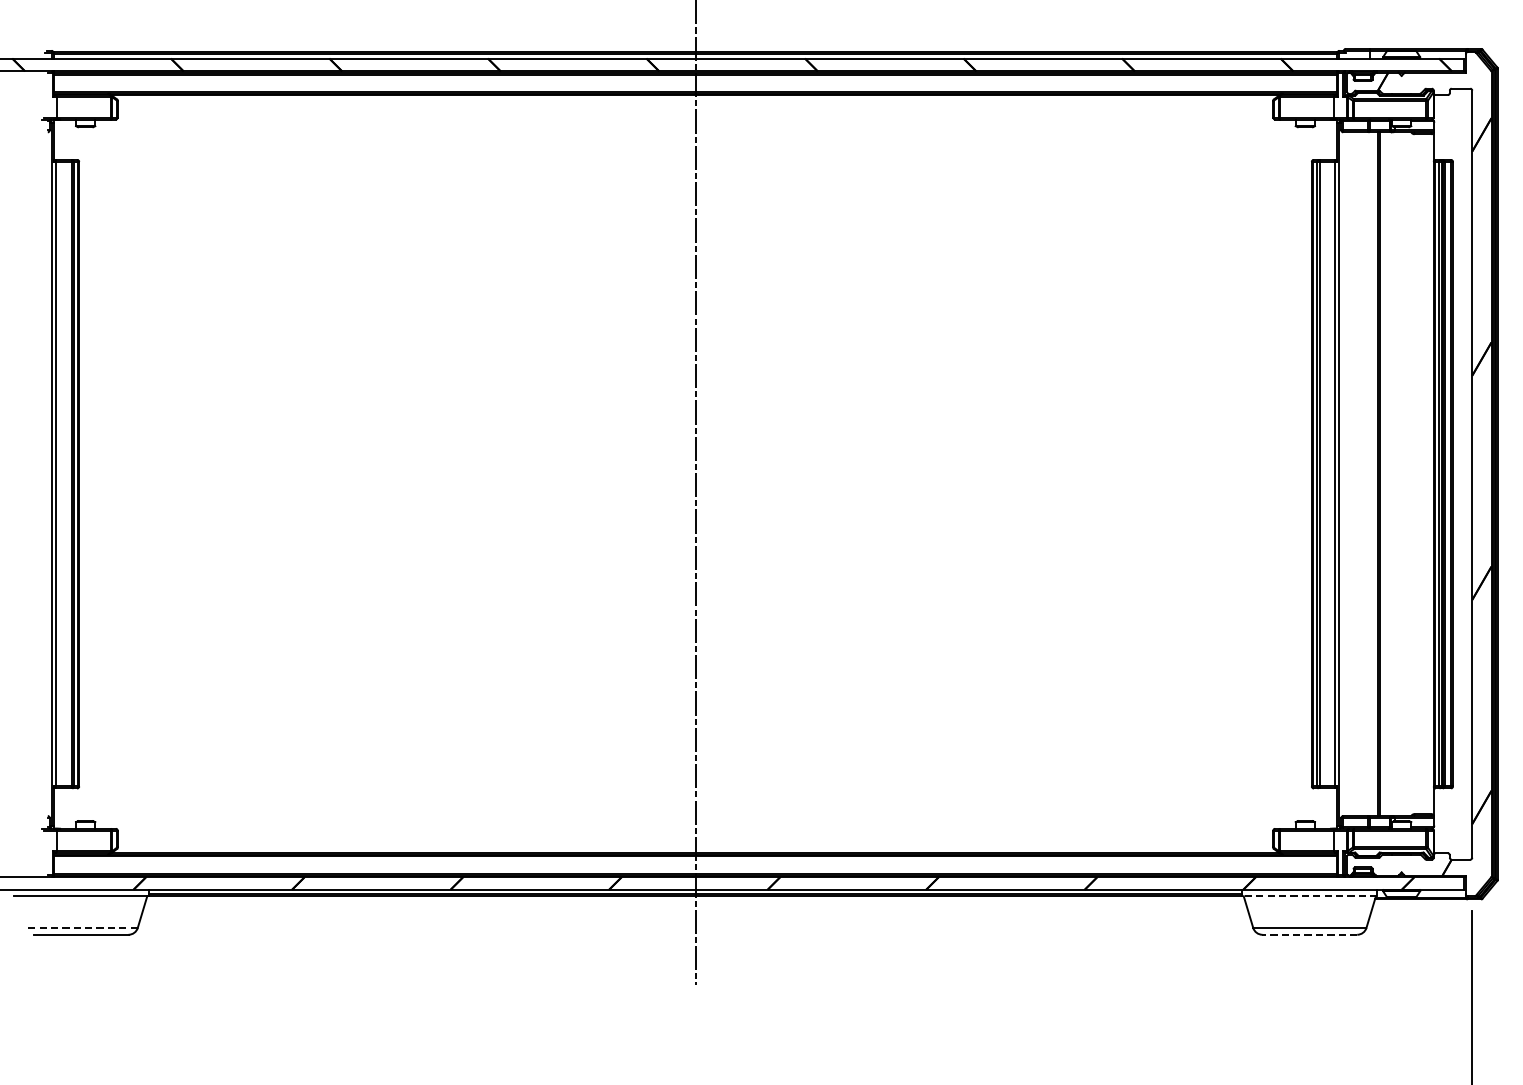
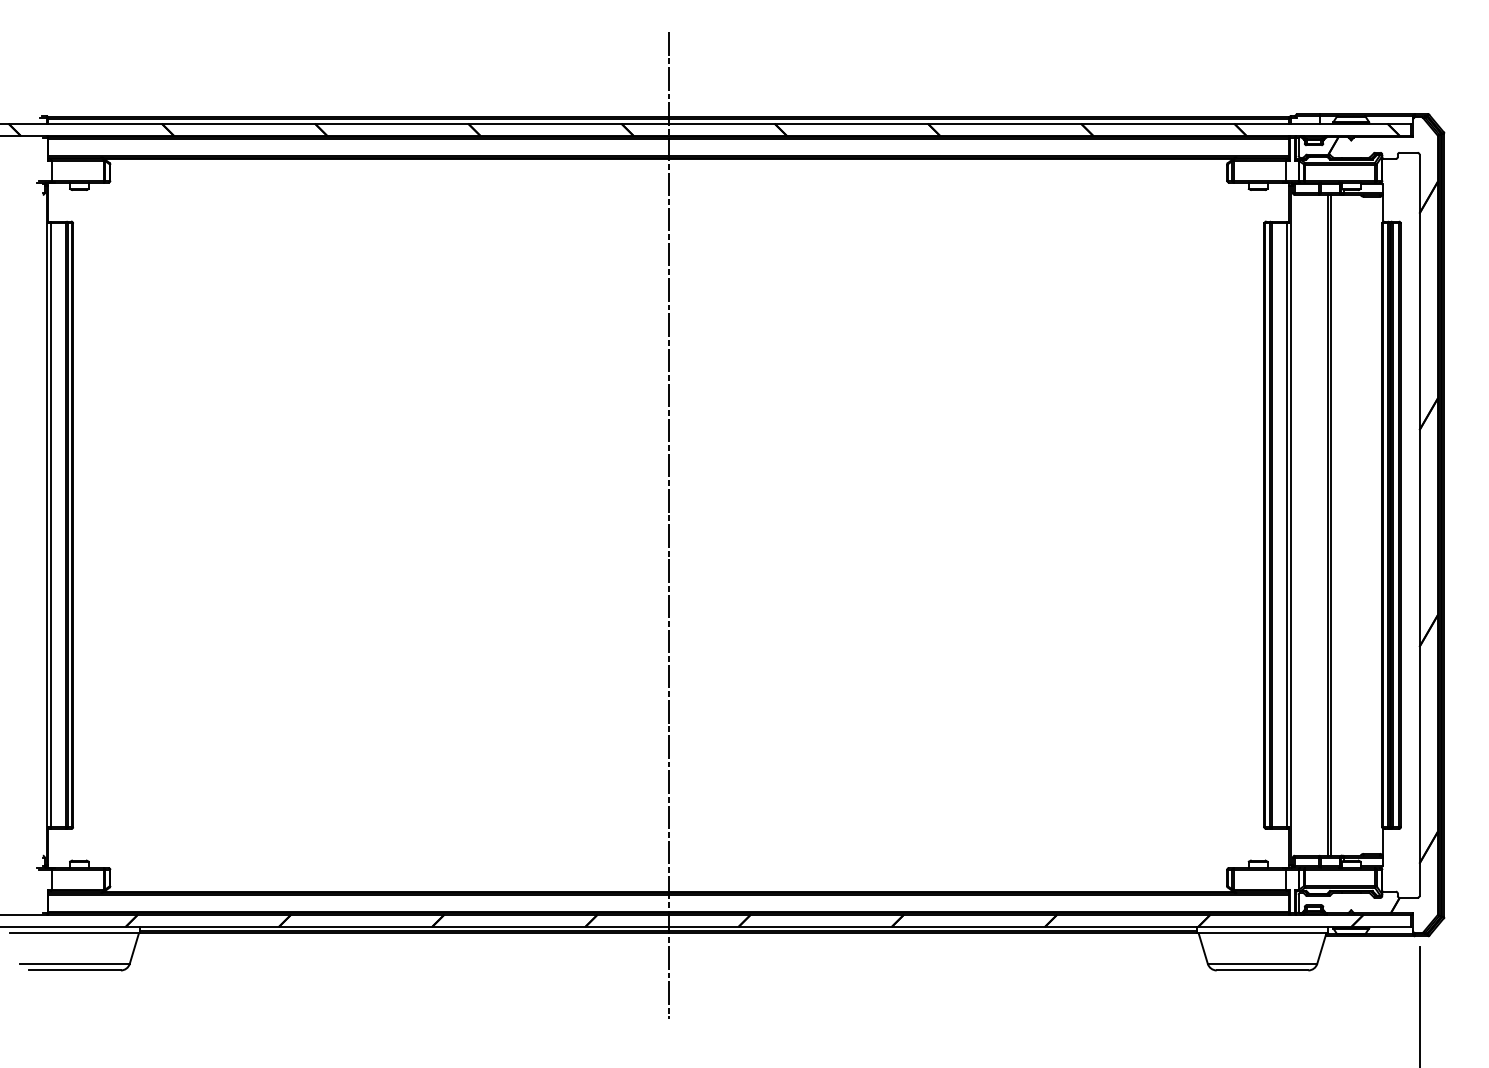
line: (1309, 896) -> (1262, 933), dashed -> solid
line: (81, 927) -> (75, 963), dashed -> solid
line: (1309, 934) -> (1262, 970), dashed -> solid

